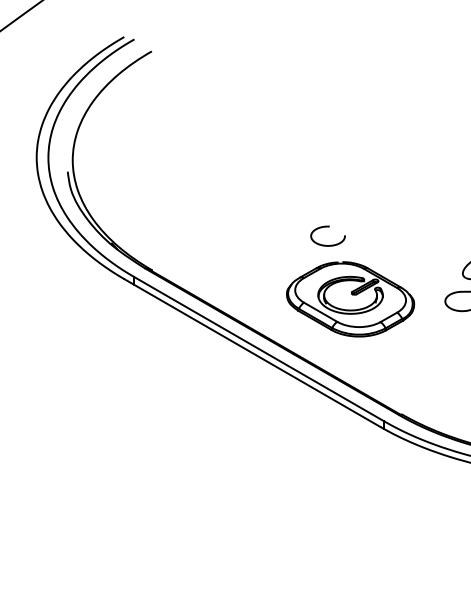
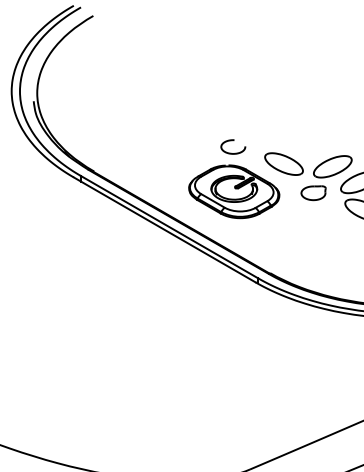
curve: (328, 228) -> (233, 141), moved
part: (420, 259) -> (283, 163), added

